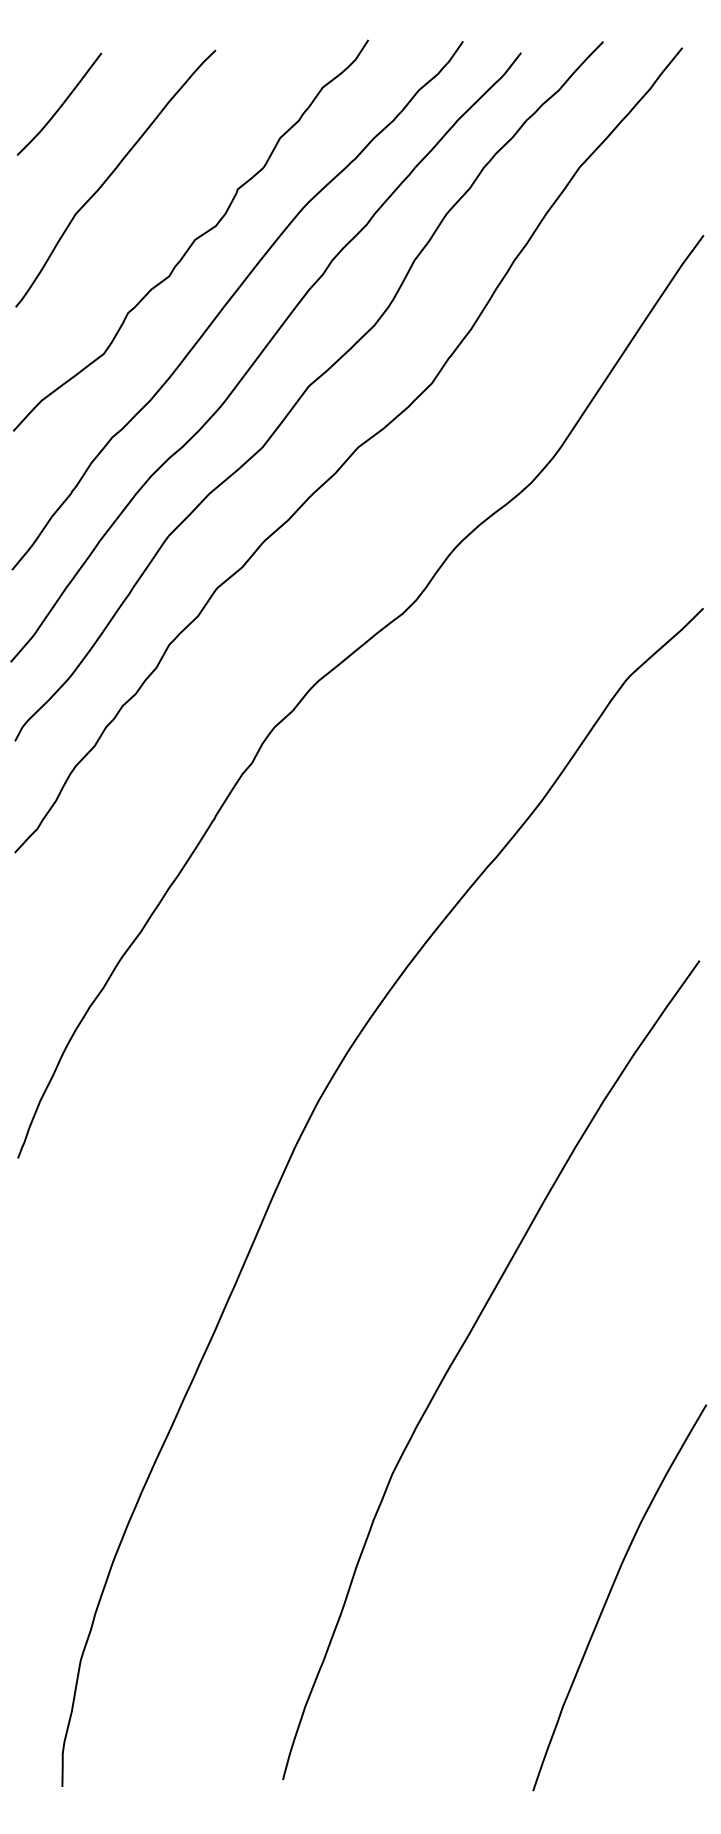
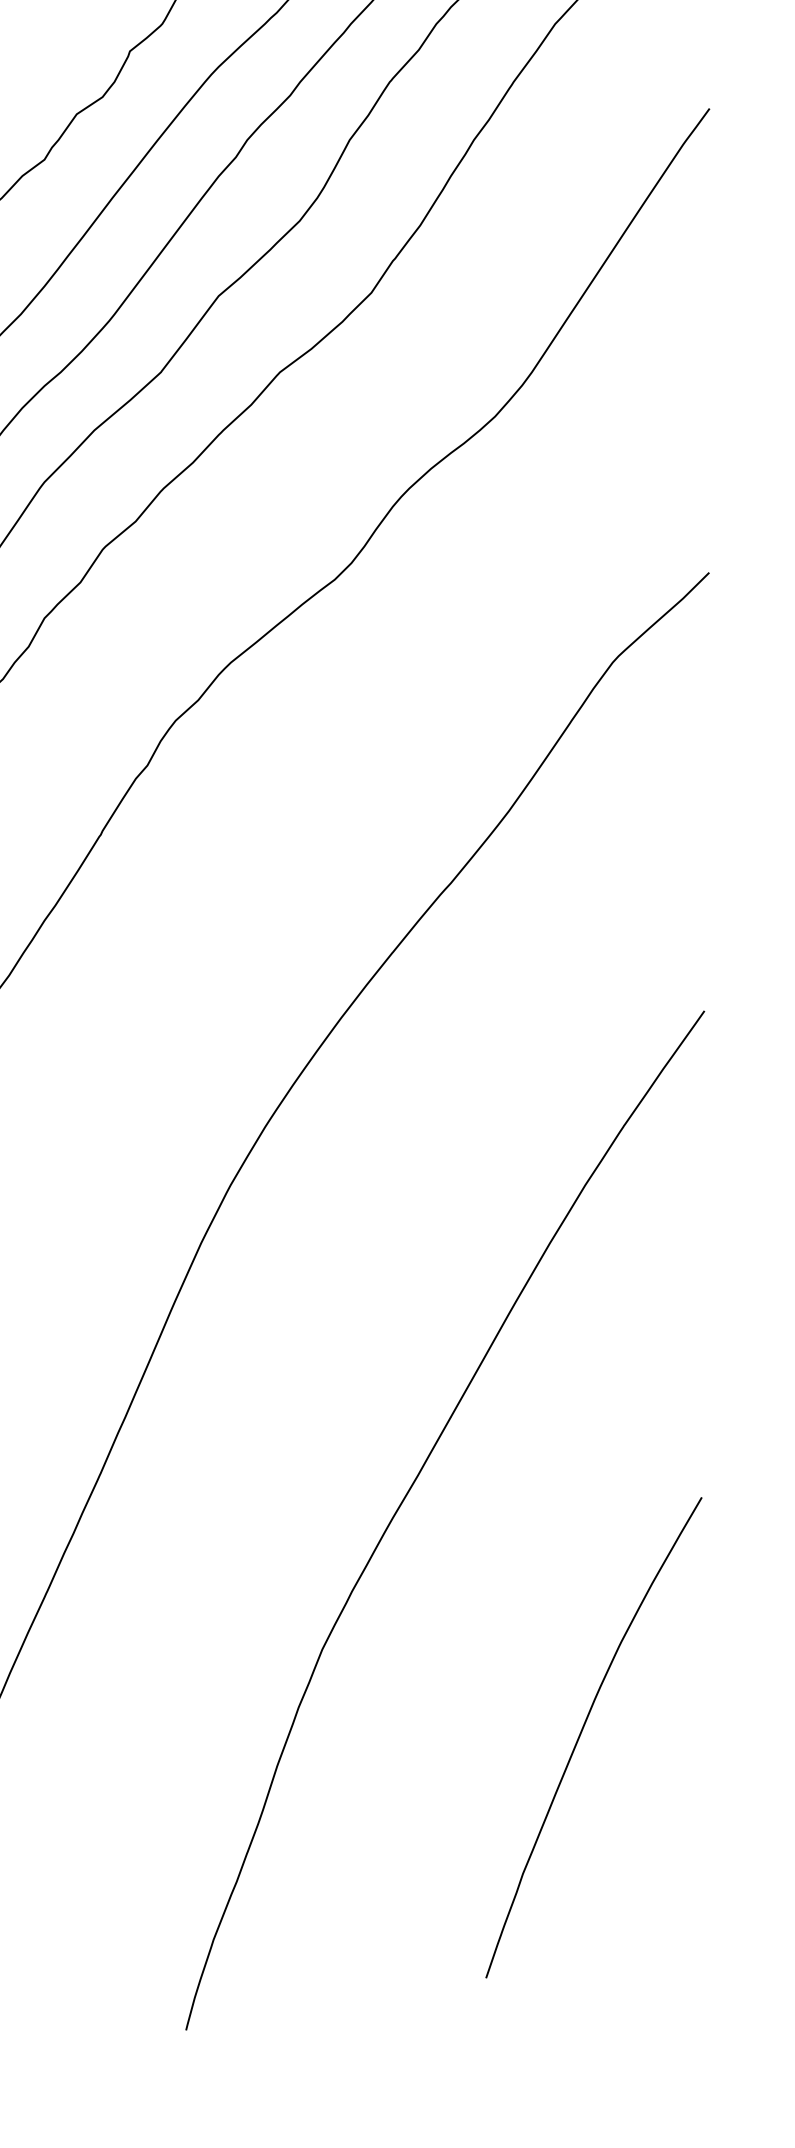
curve: (610, 1594) -> (582, 1733), moved

